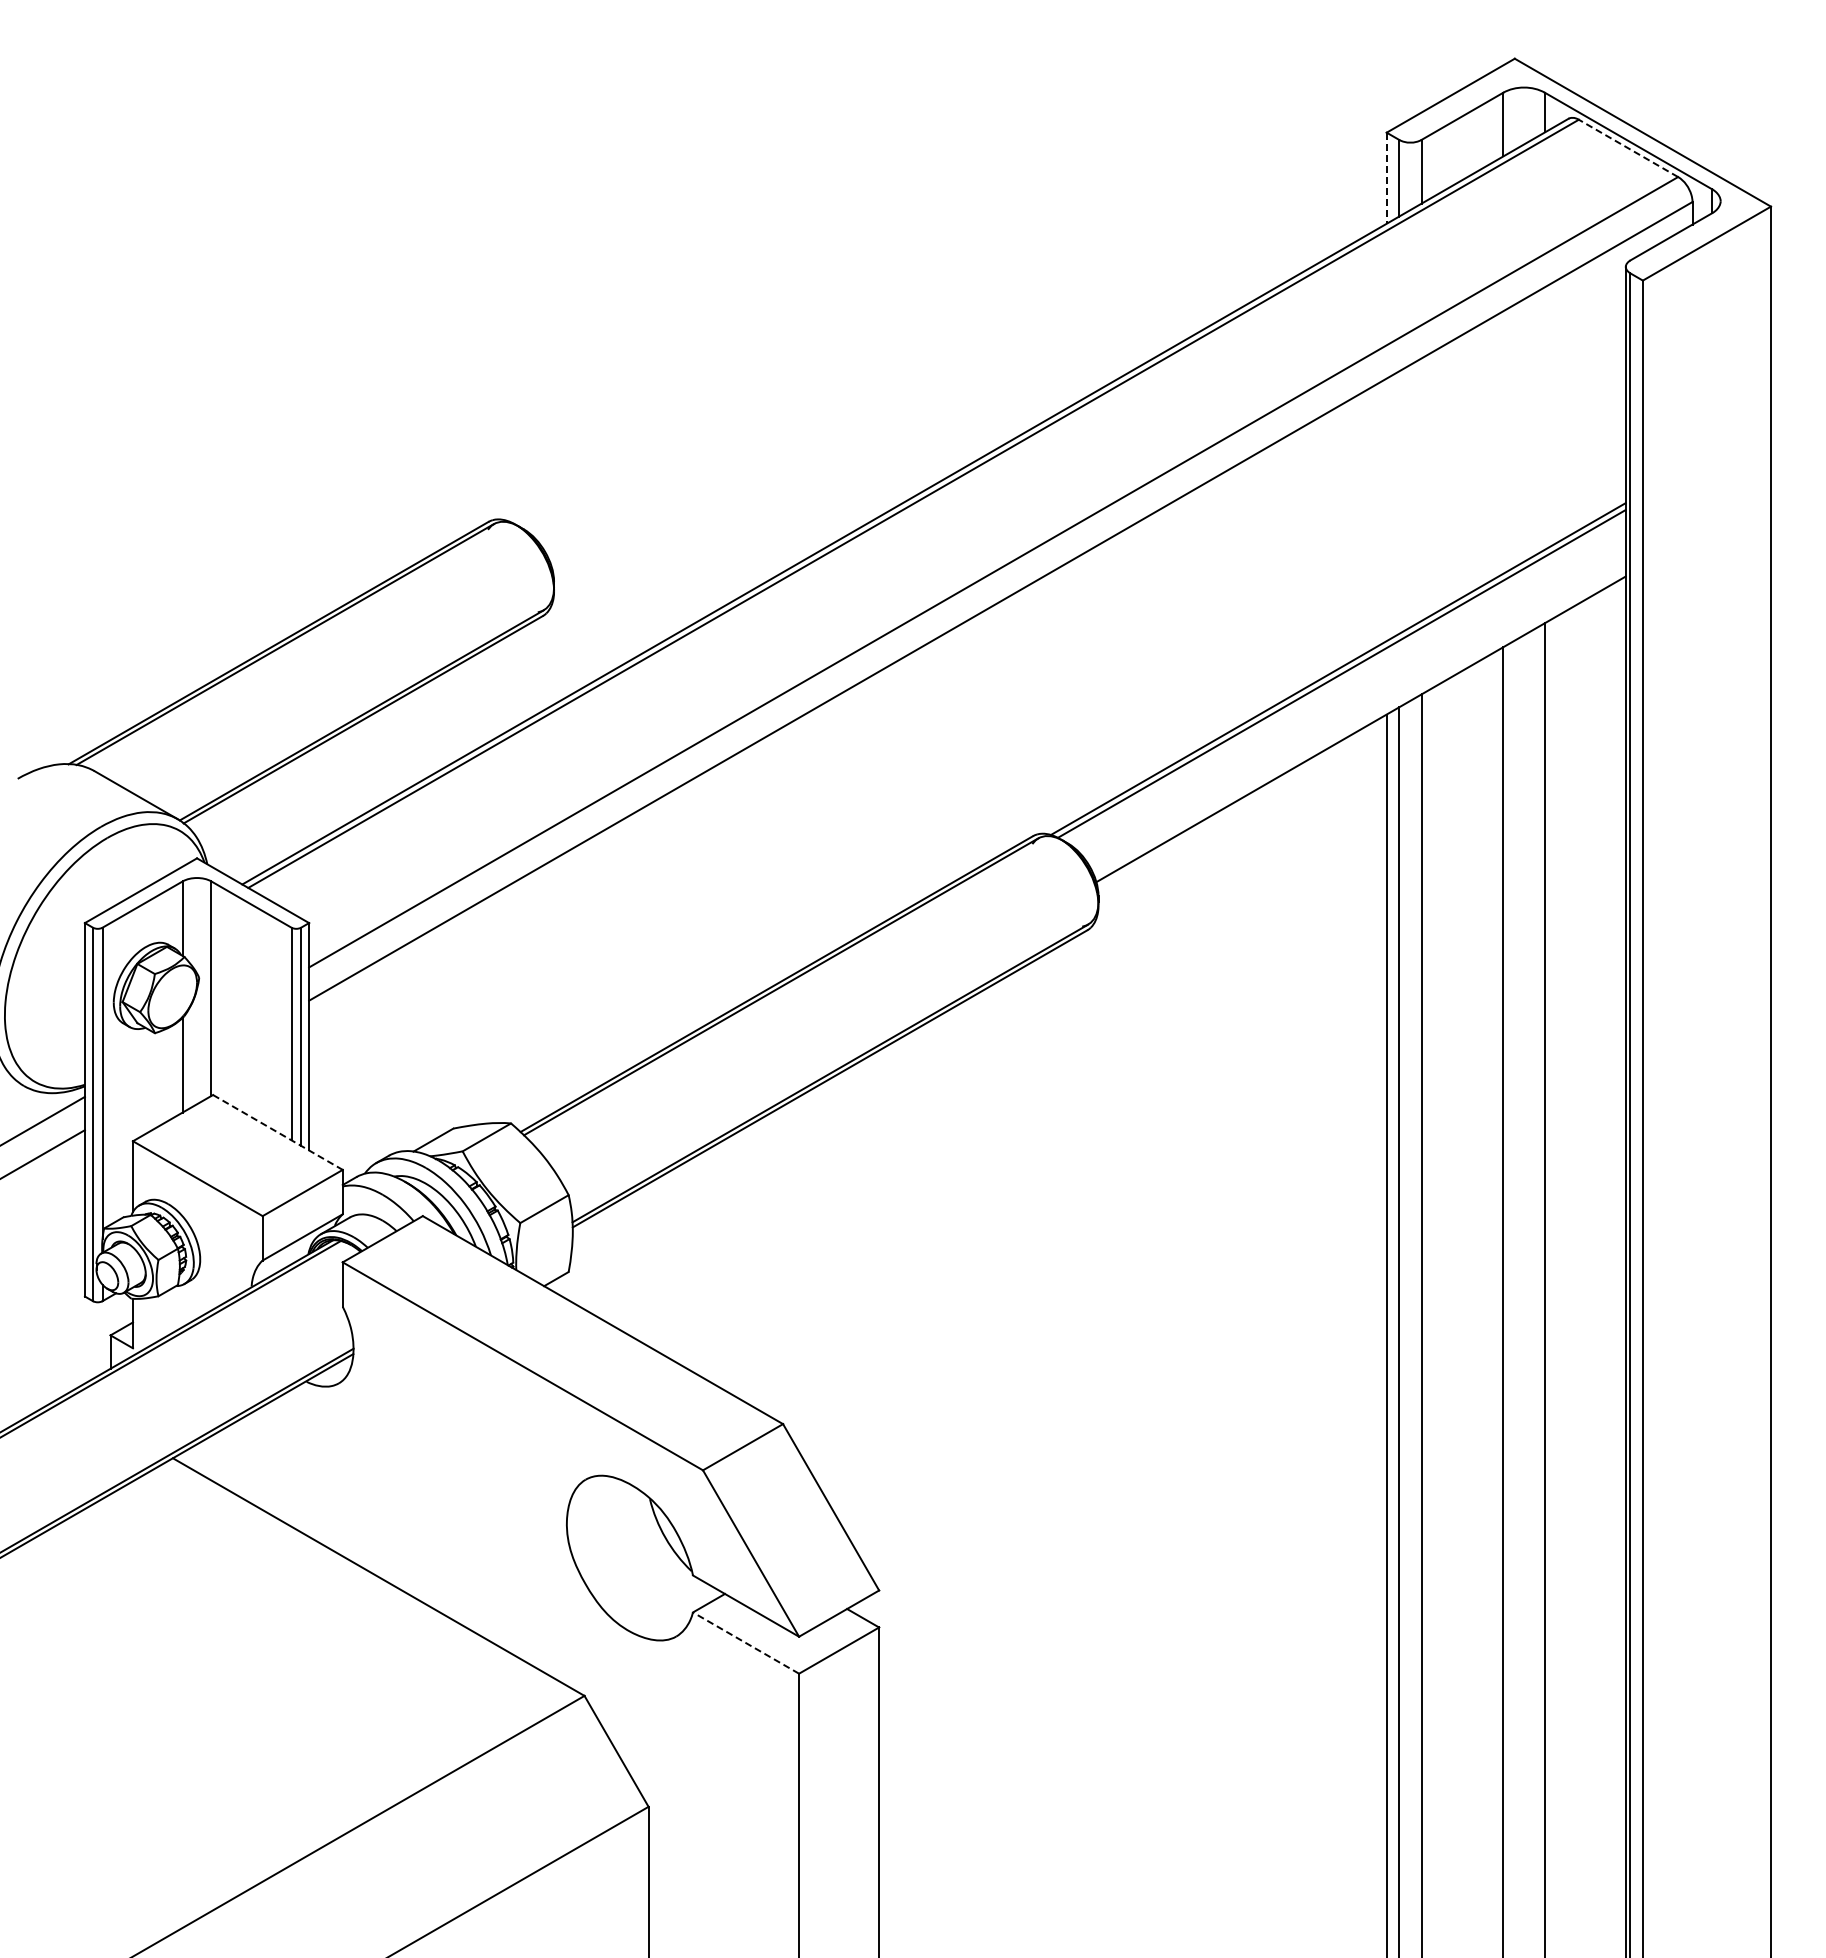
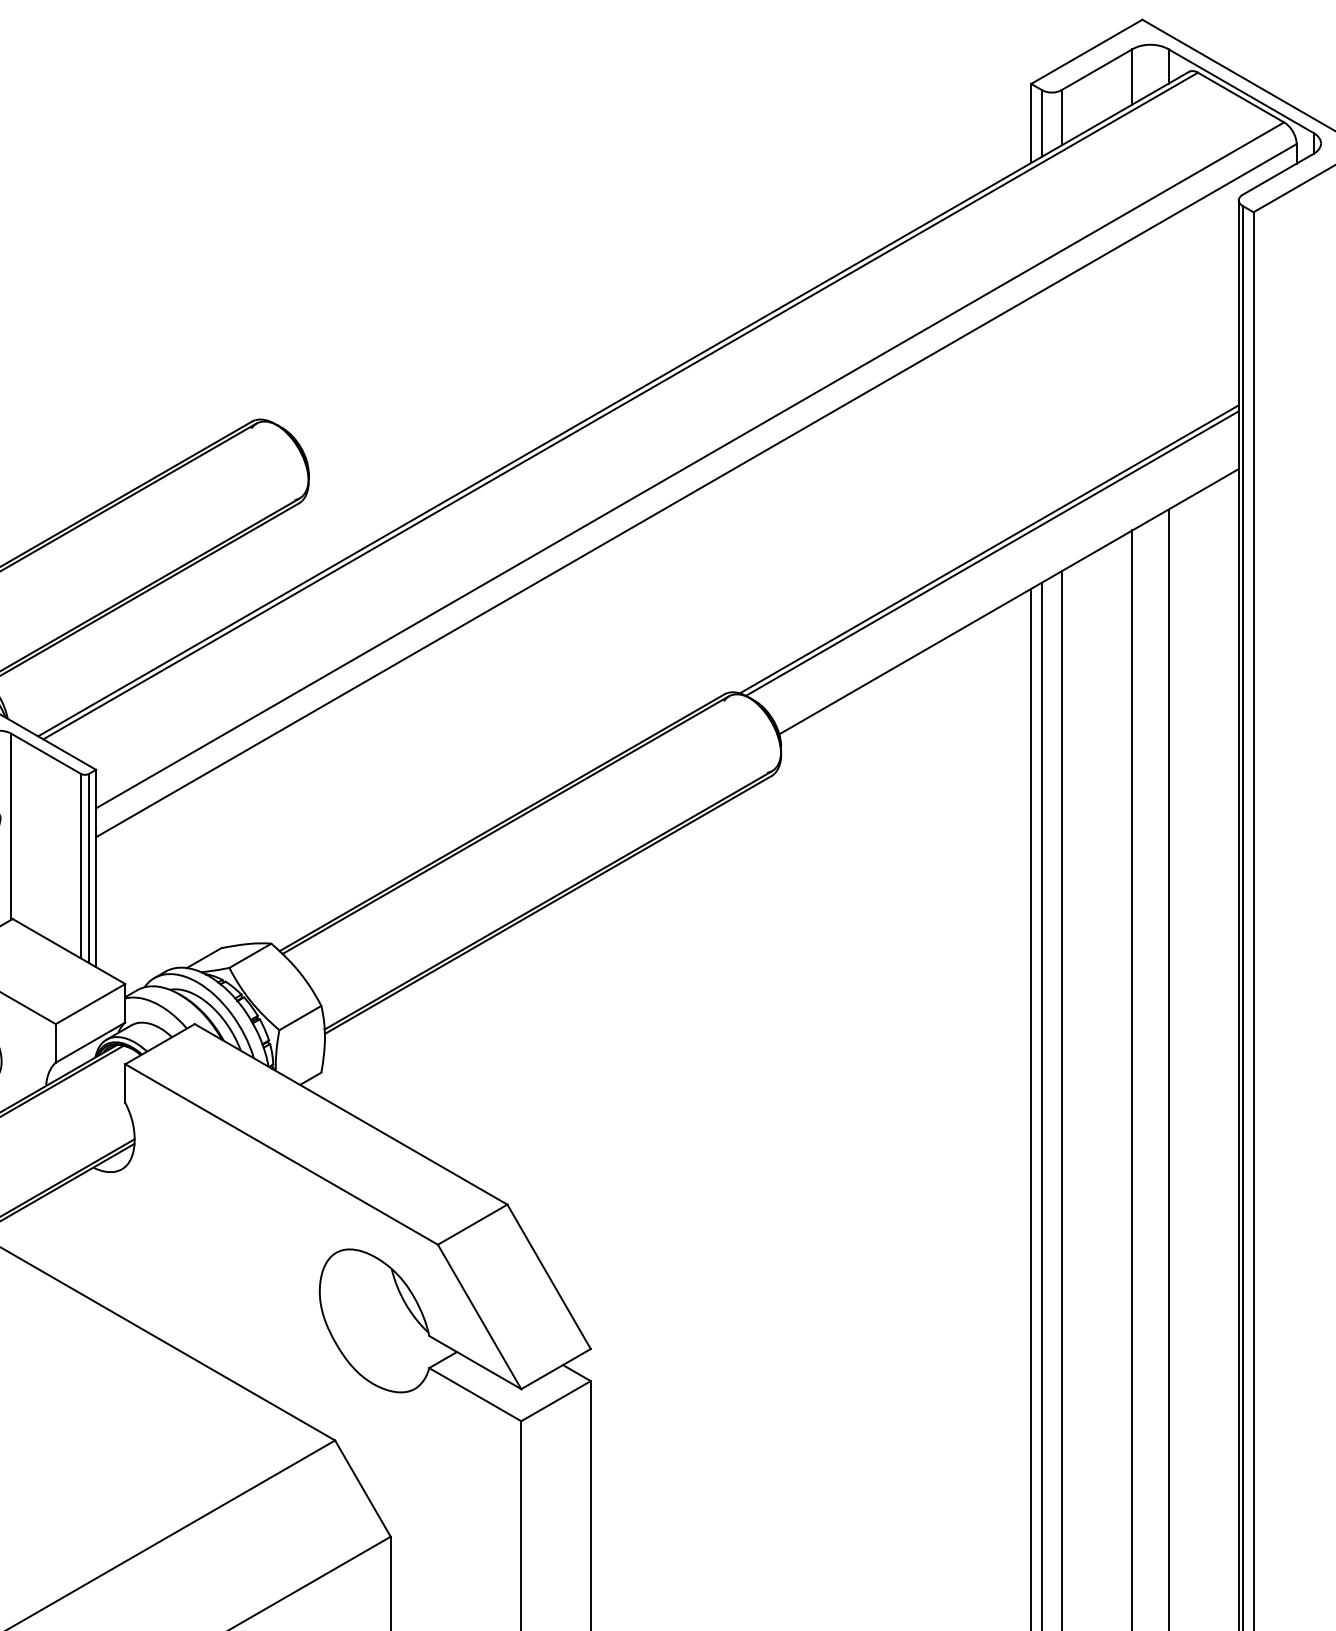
line: (1628, 148) -> (1241, 97), dashed -> solid
line: (1386, 178) -> (1031, 123), dashed -> solid
line: (277, 1132) -> (68, 951), dashed -> solid
line: (745, 1642) -> (474, 1394), dashed -> solid

